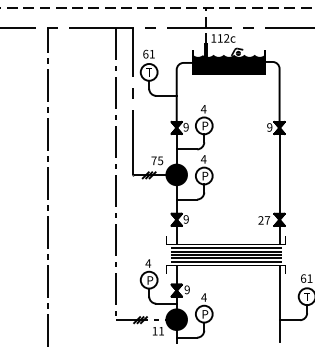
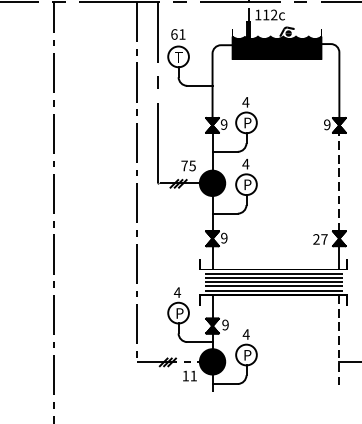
line: (279, 173) -> (339, 181), solid -> dashed
line: (279, 303) -> (339, 341), solid -> dashed

